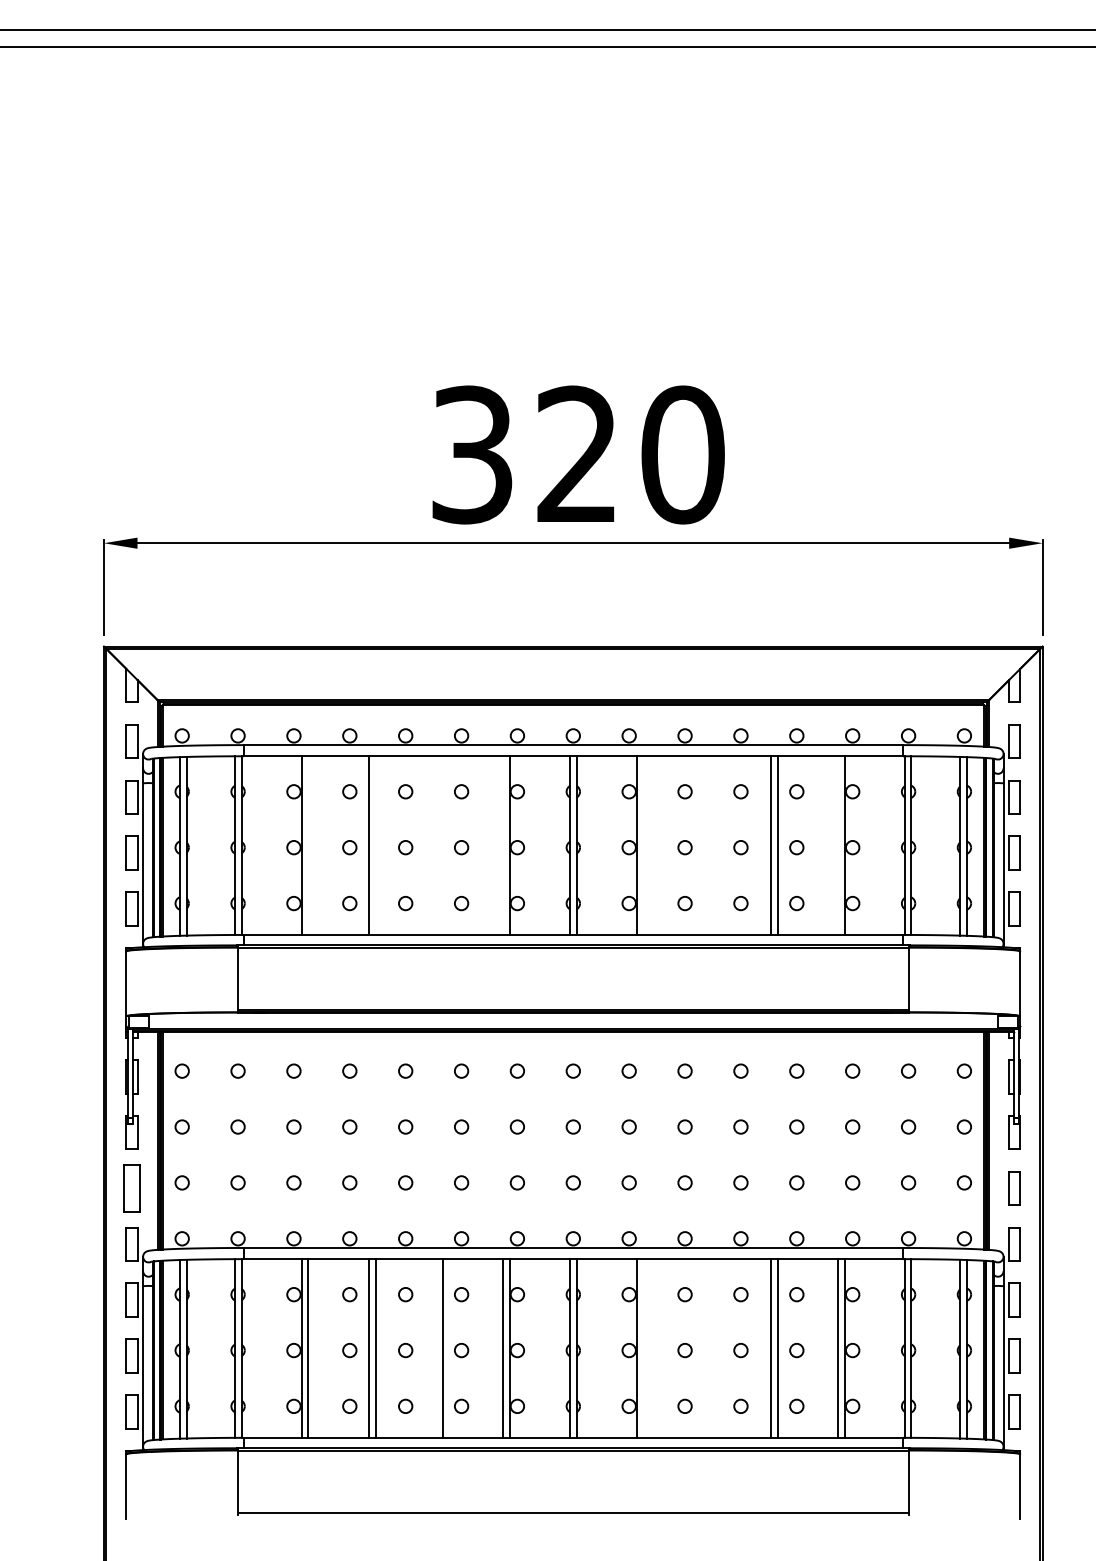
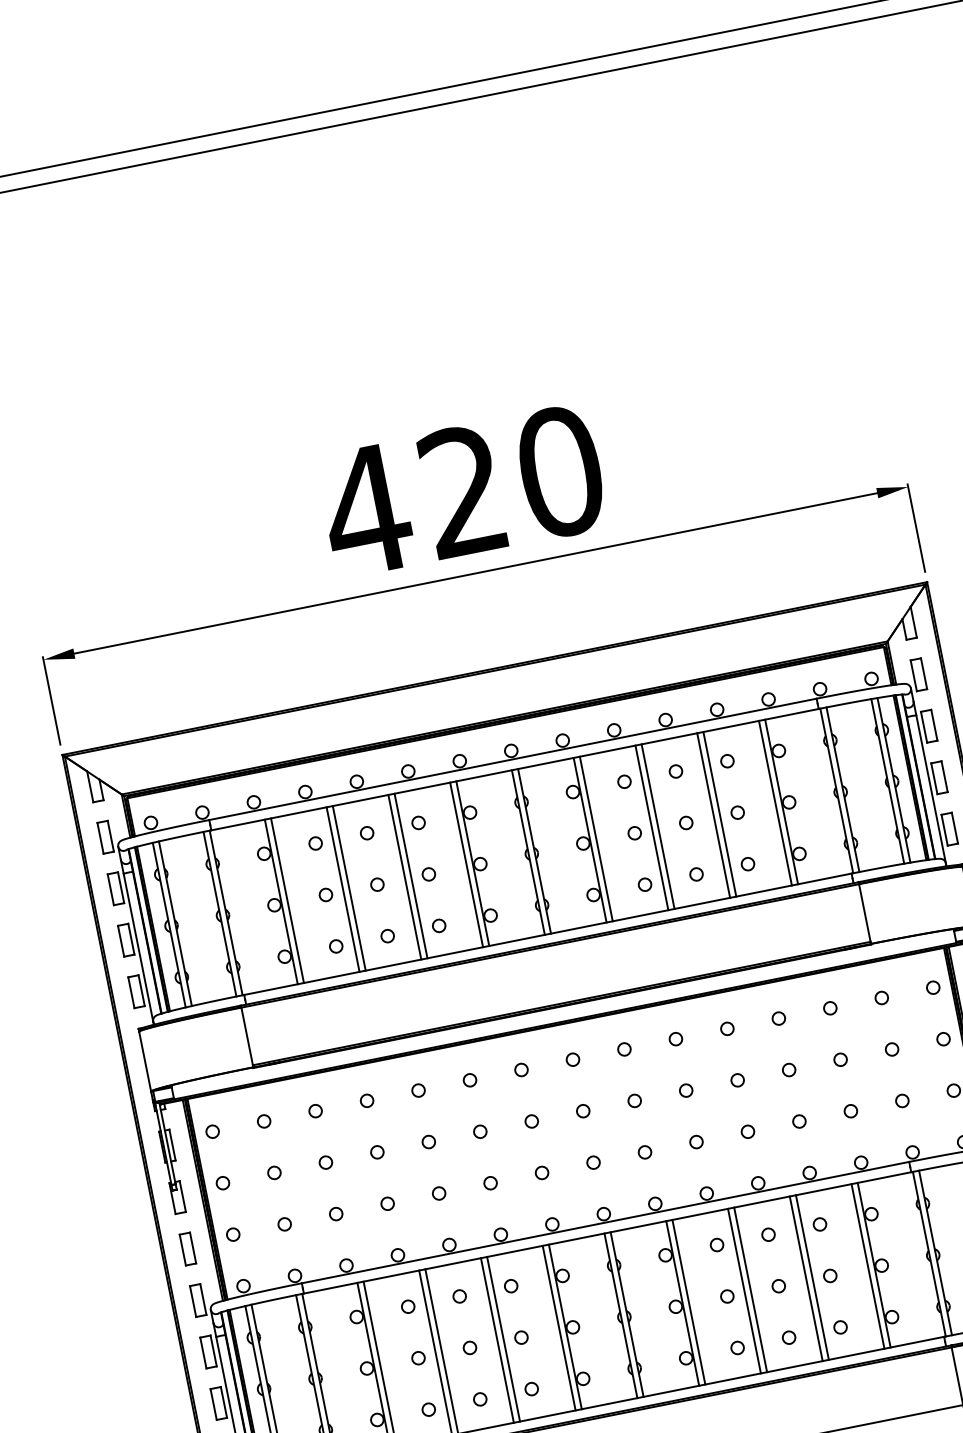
text: (472, 454) -> (366, 510), 320 -> 420
line: (308, 845) -> (287, 900), added
line: (375, 845) -> (349, 888), added
line: (435, 845) -> (404, 877), added
line: (442, 845) -> (410, 875), added
line: (502, 845) -> (466, 864), added
line: (643, 845) -> (596, 838), added
line: (704, 845) -> (652, 827), added
line: (710, 845) -> (657, 826), added
line: (838, 845) -> (775, 803), added
part: (131, 1188) -> (187, 1249), size x0.71
line: (435, 1348) -> (497, 1340), added
line: (643, 1348) -> (688, 1302), added
line: (704, 1348) -> (744, 1291), added
line: (710, 1348) -> (750, 1289), added

